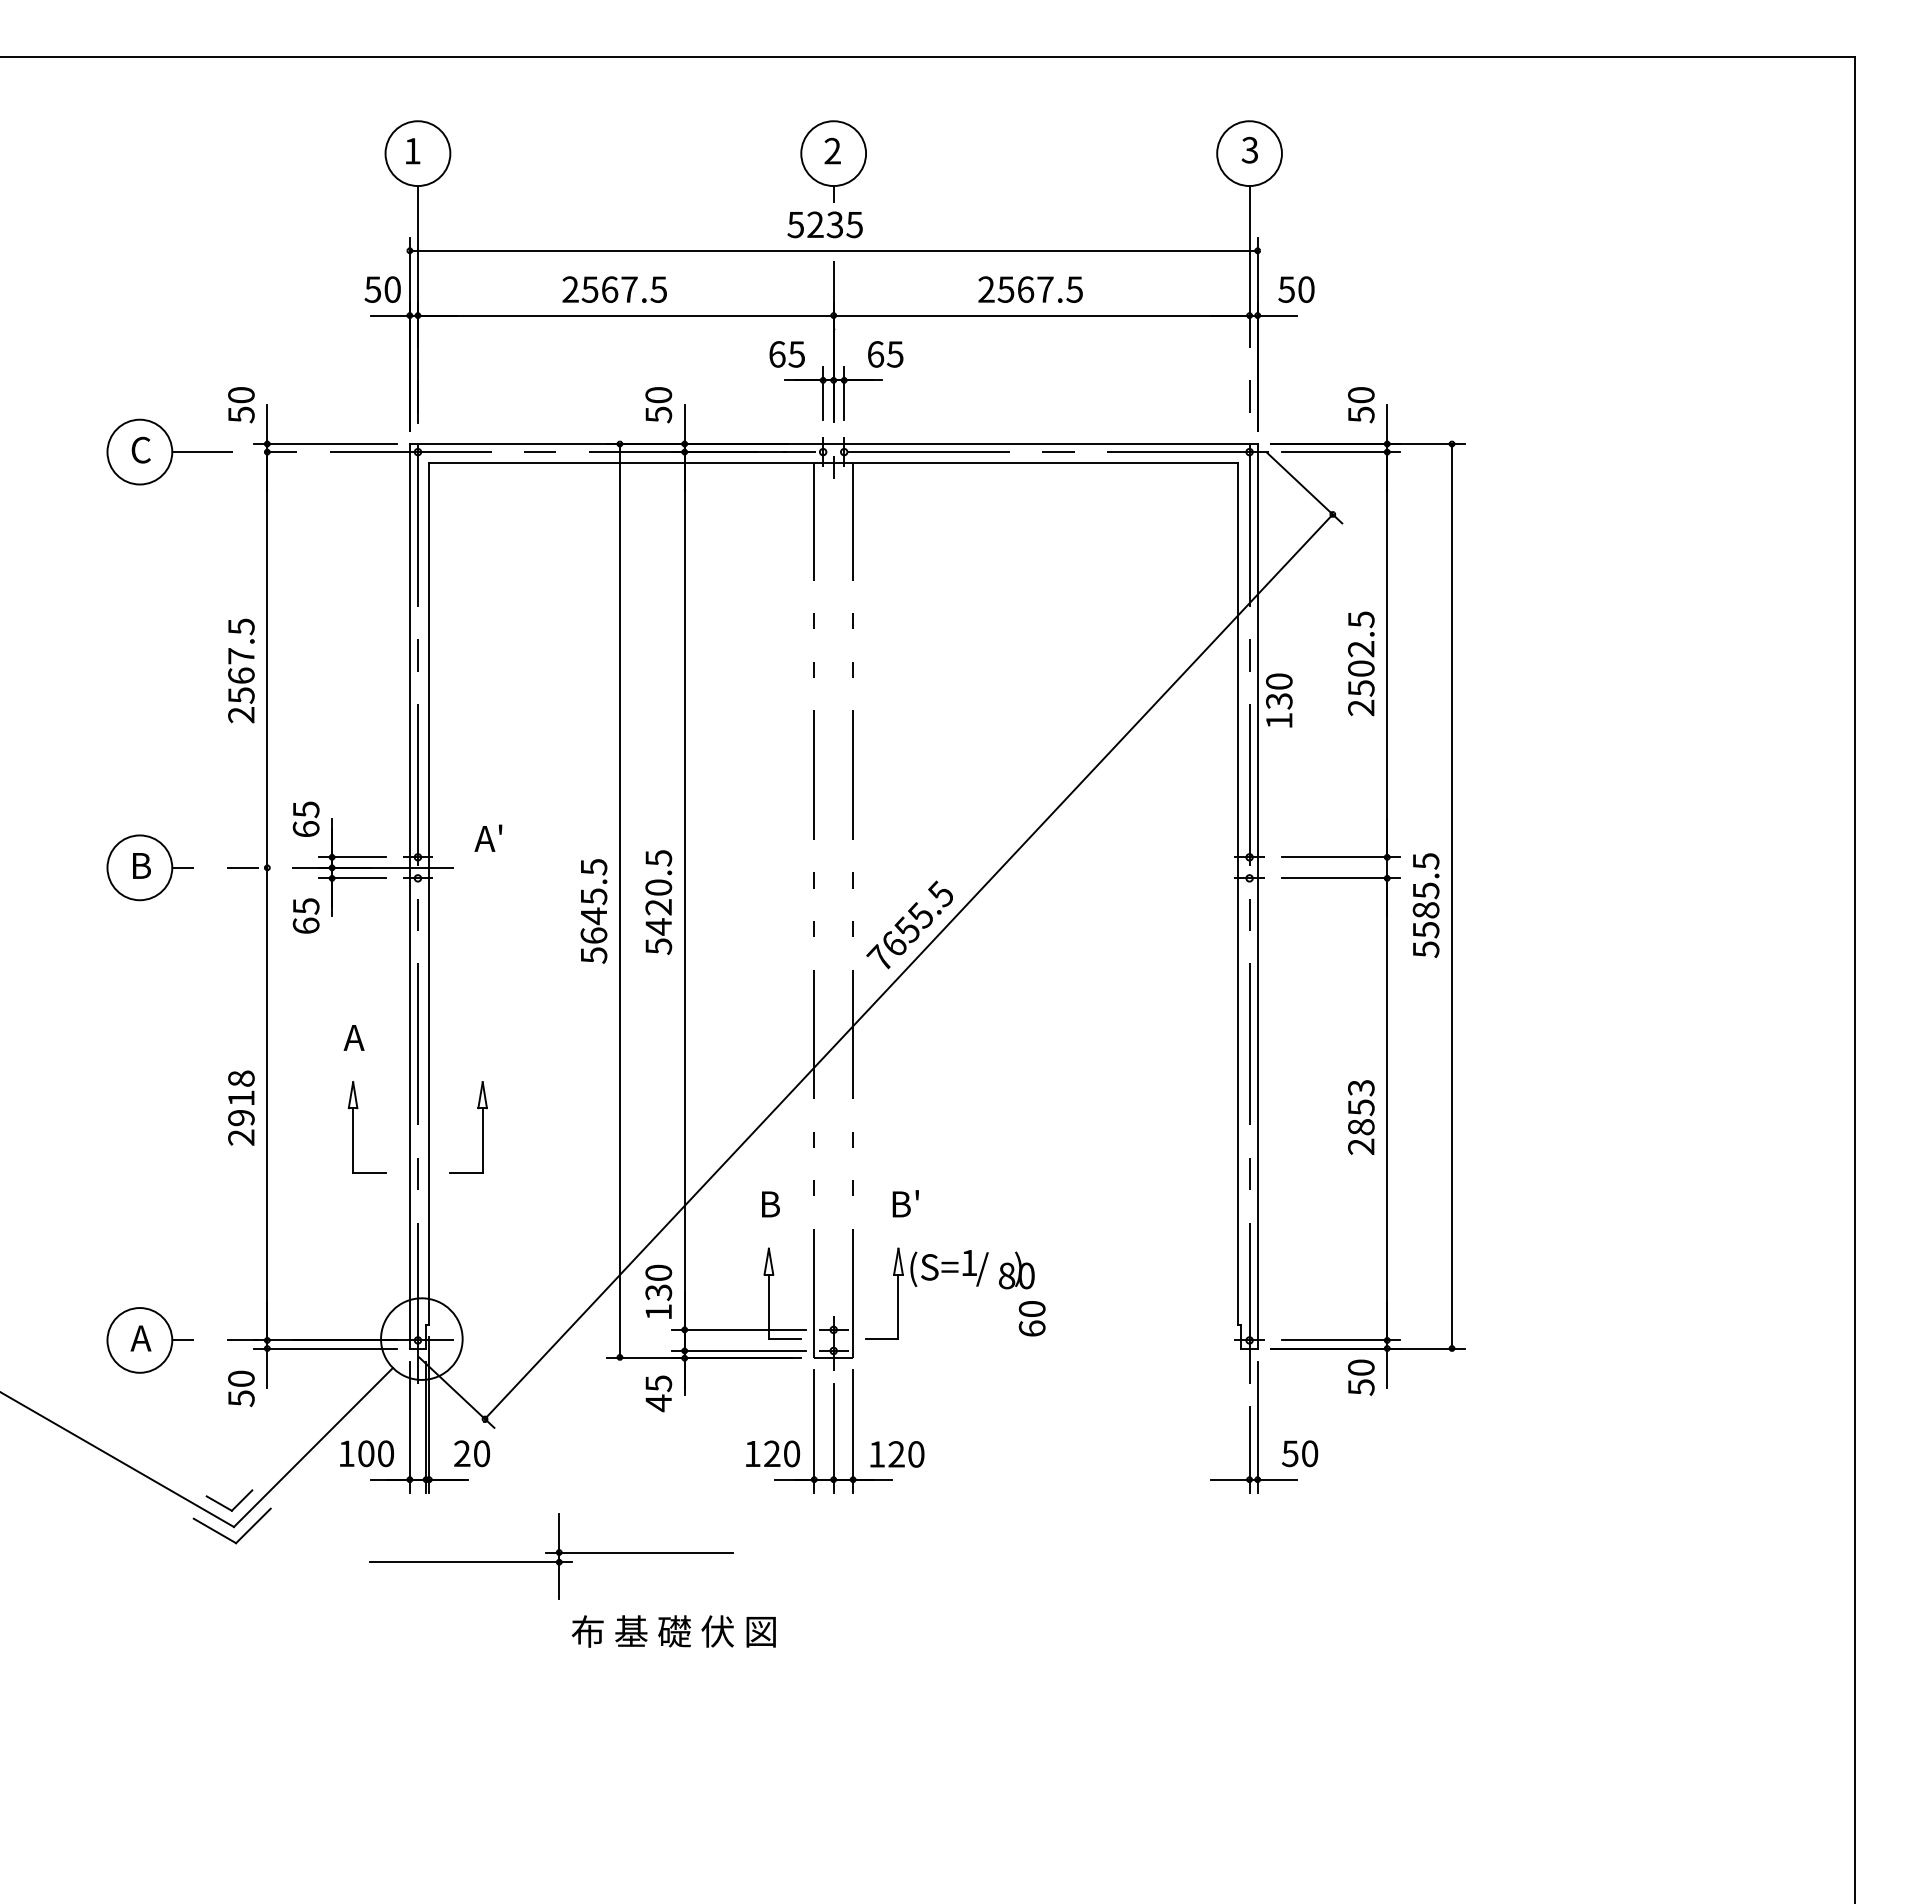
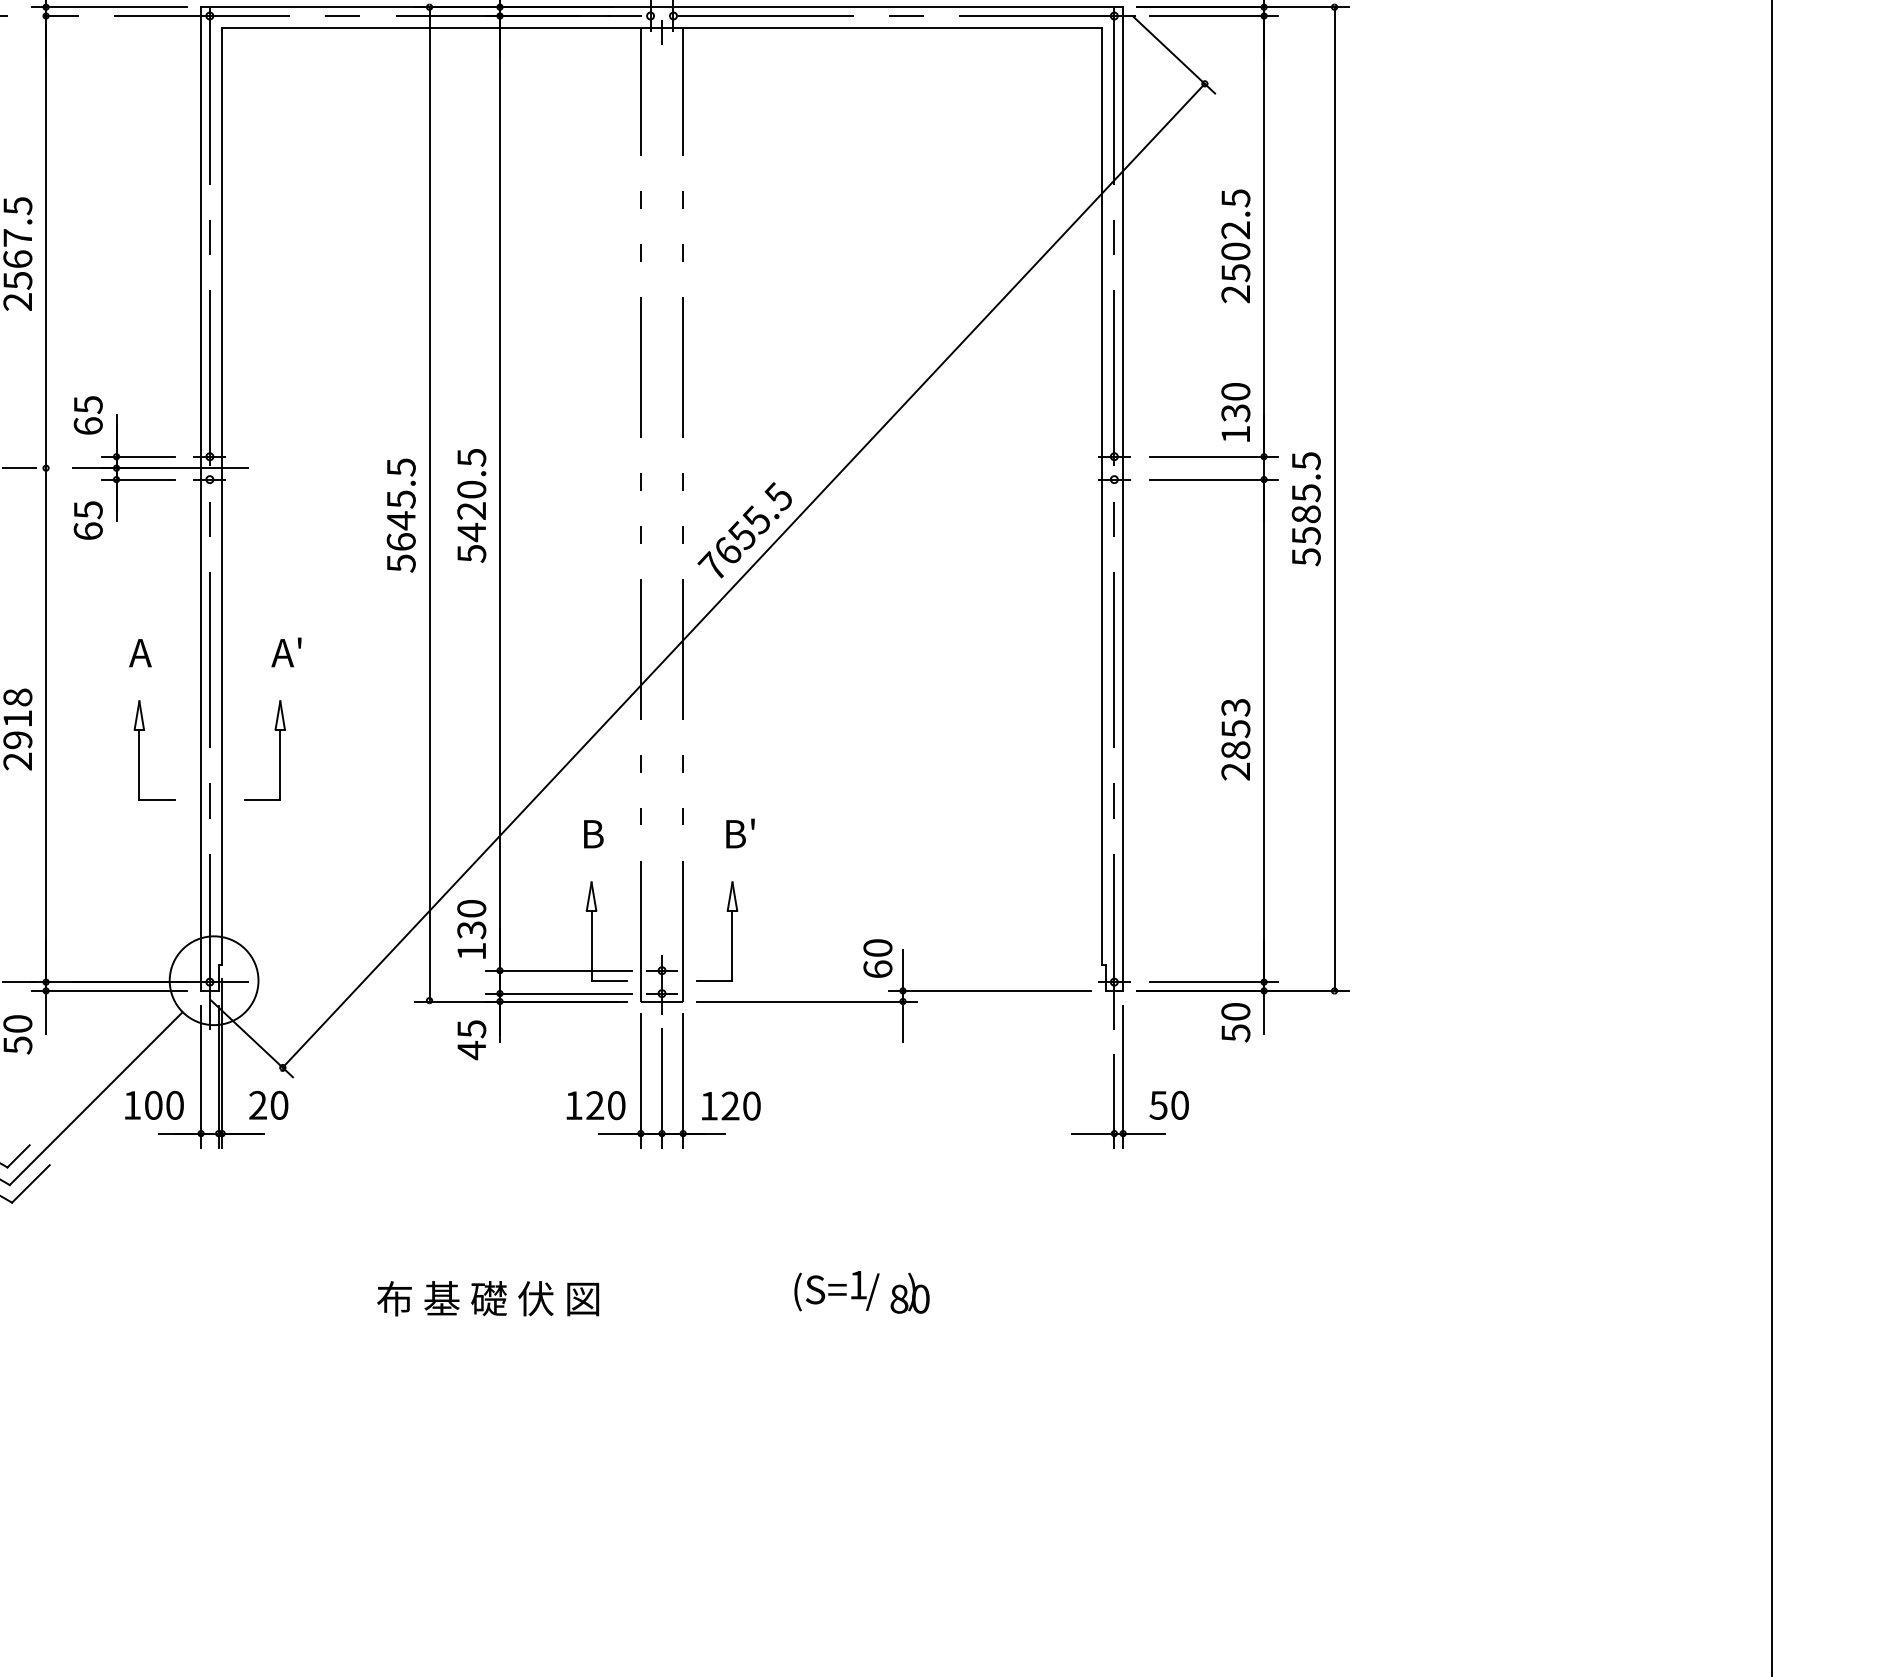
text: (1279, 700) -> (1236, 412), moved
text: (488, 837) -> (286, 651), moved
text: (972, 1269) -> (861, 1292), moved
part: (551, 1556) -> (894, 995), moved

